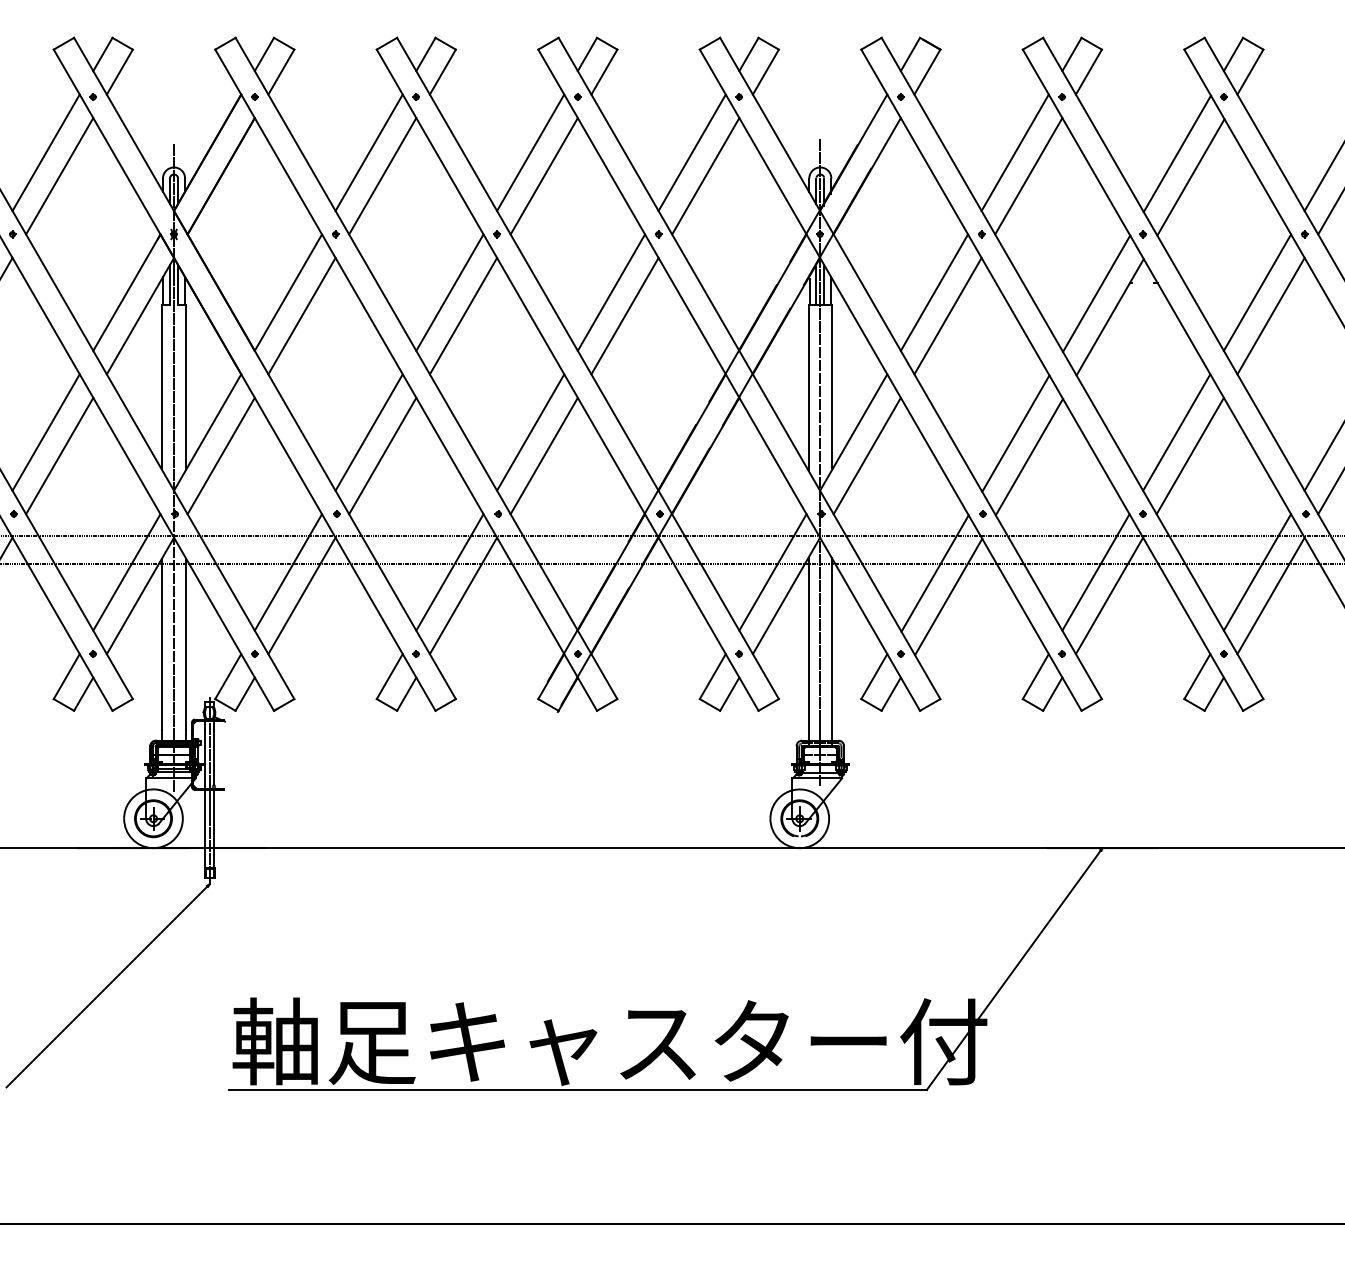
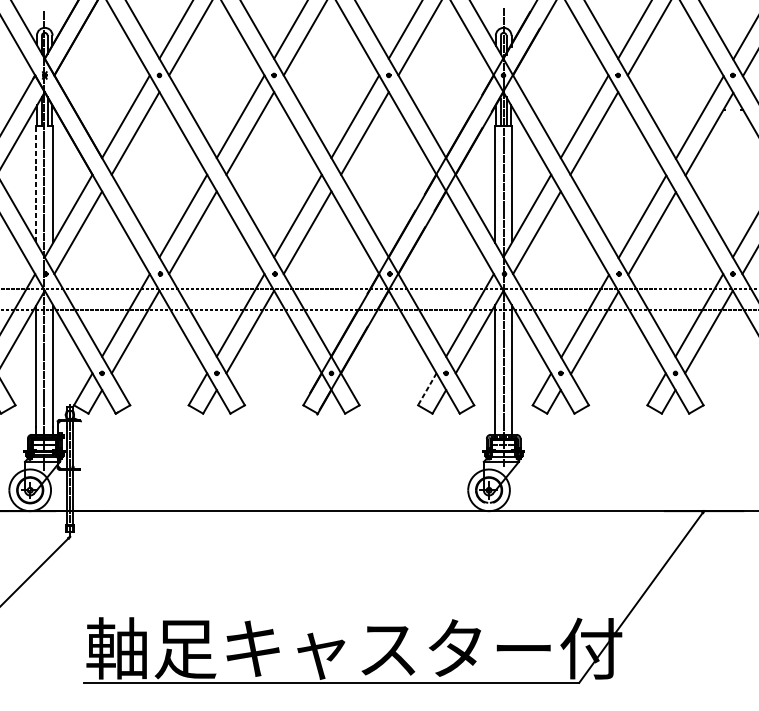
line: (162, 386) -> (36, 183), solid -> dashed
line: (712, 676) -> (427, 389), solid -> dashed

